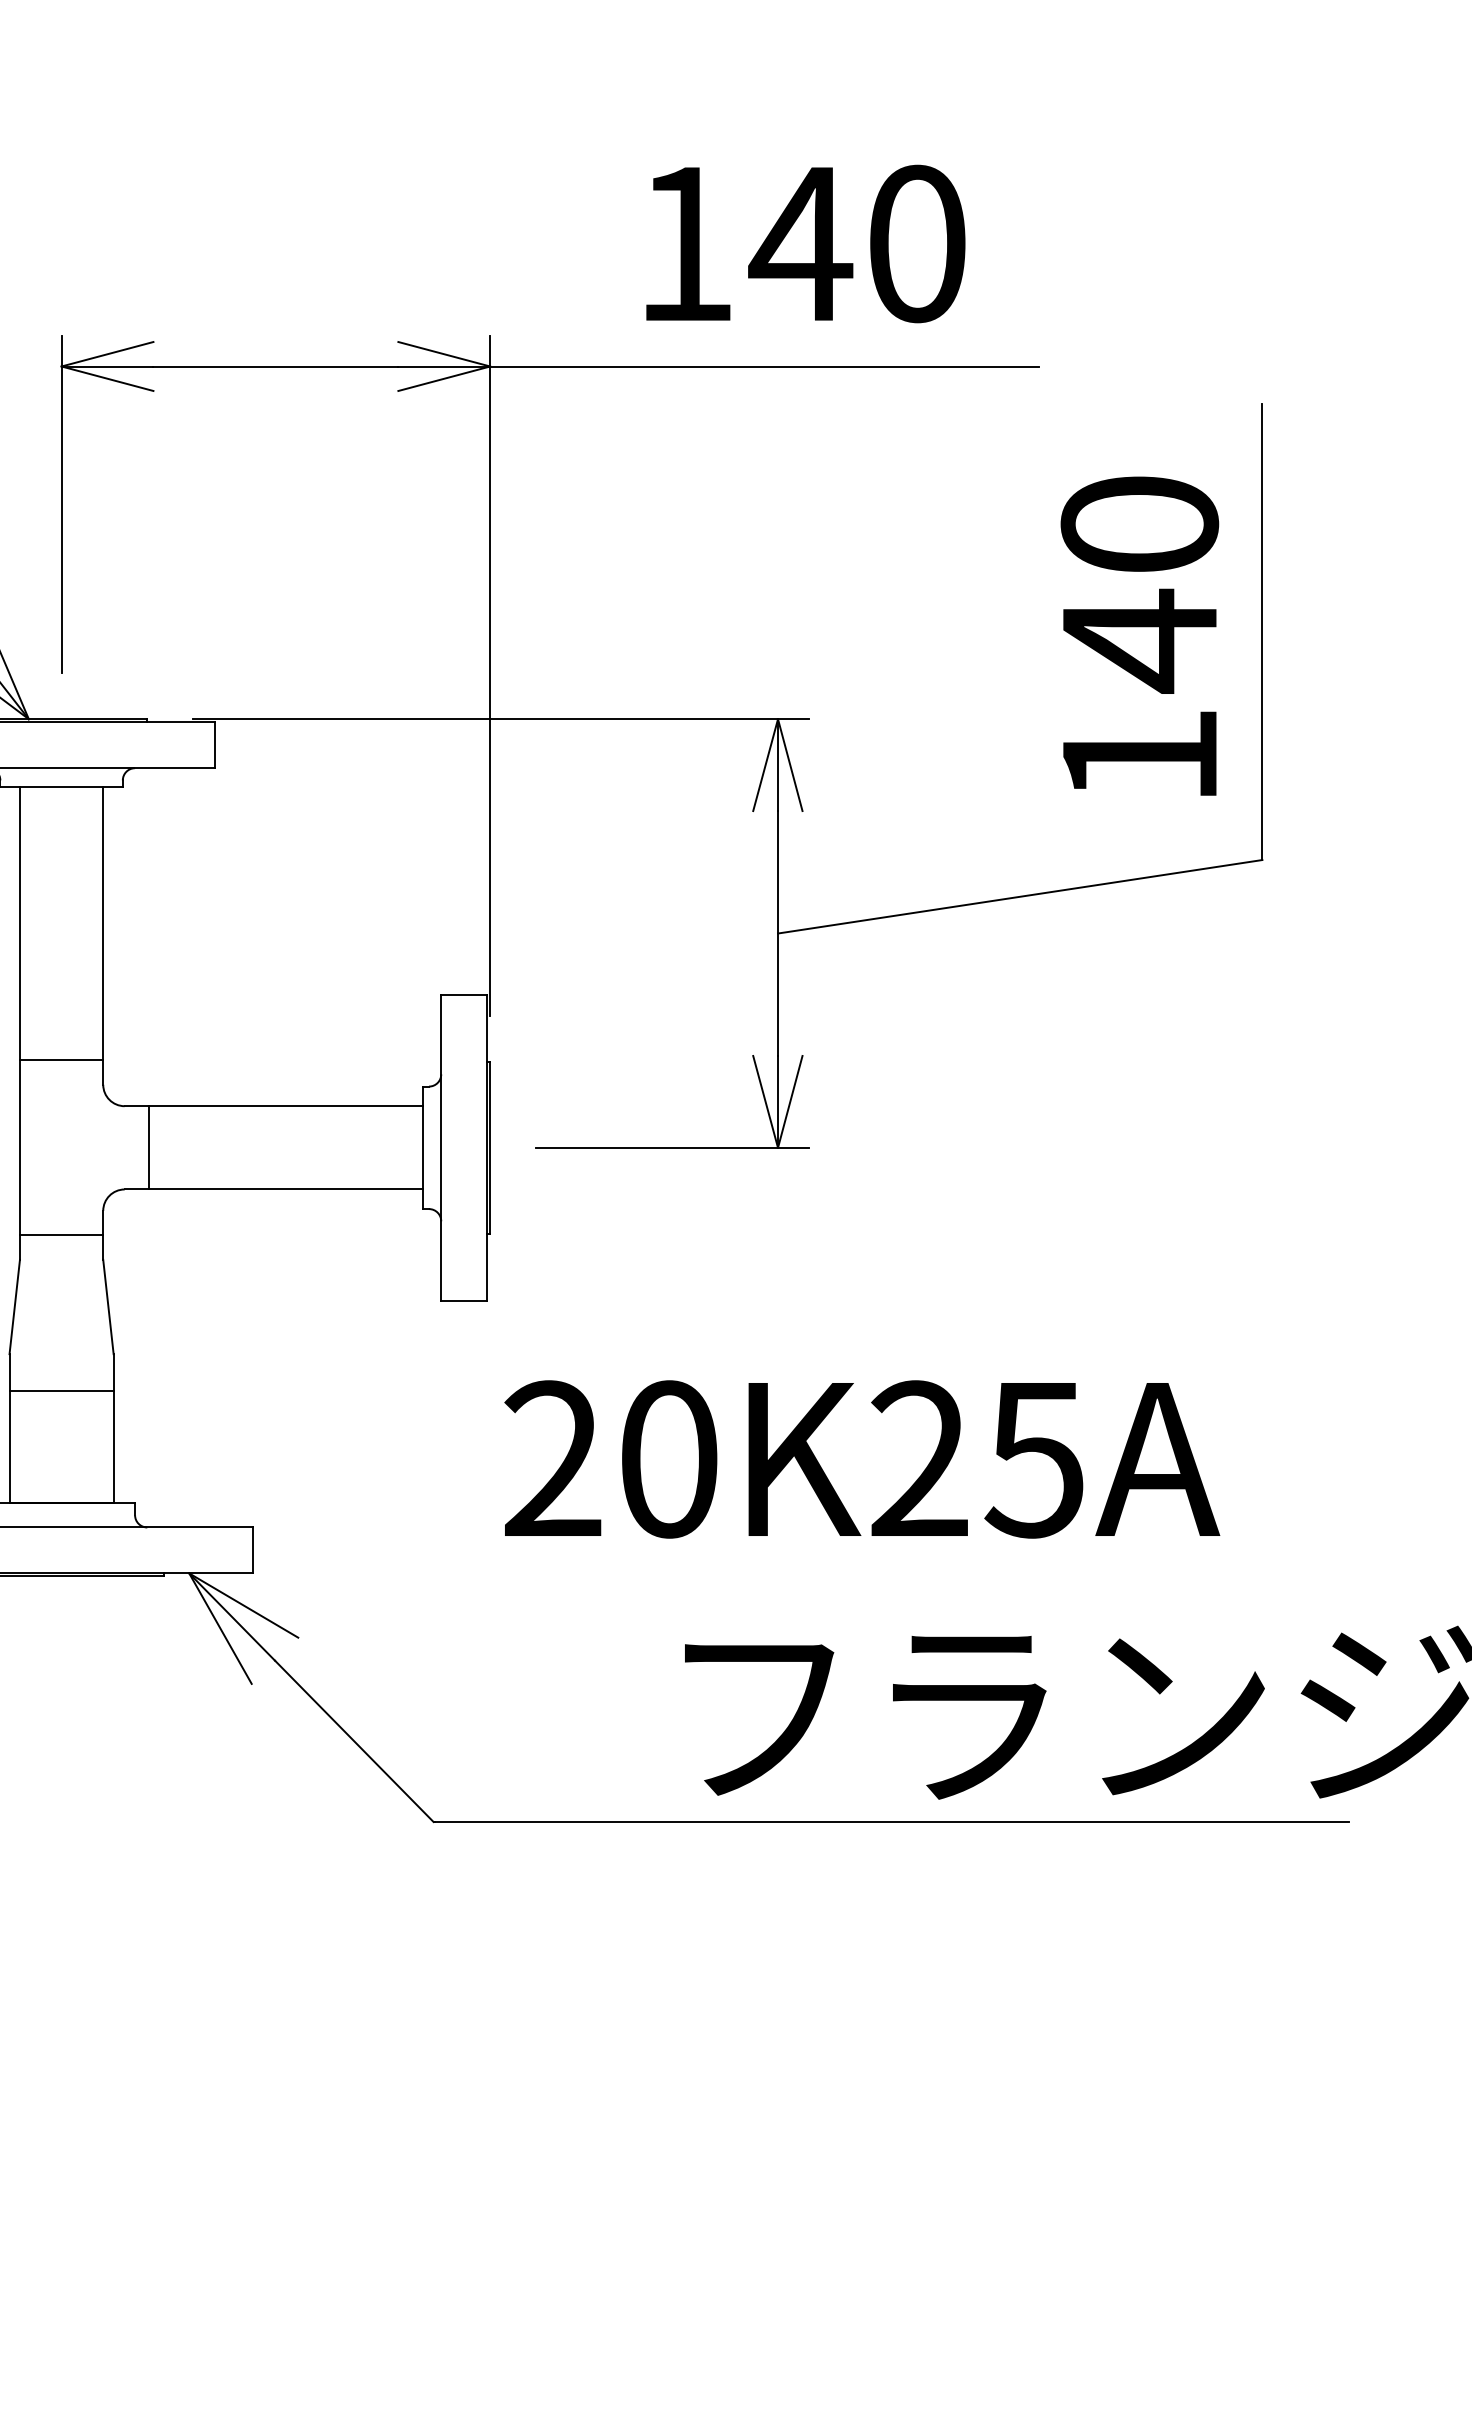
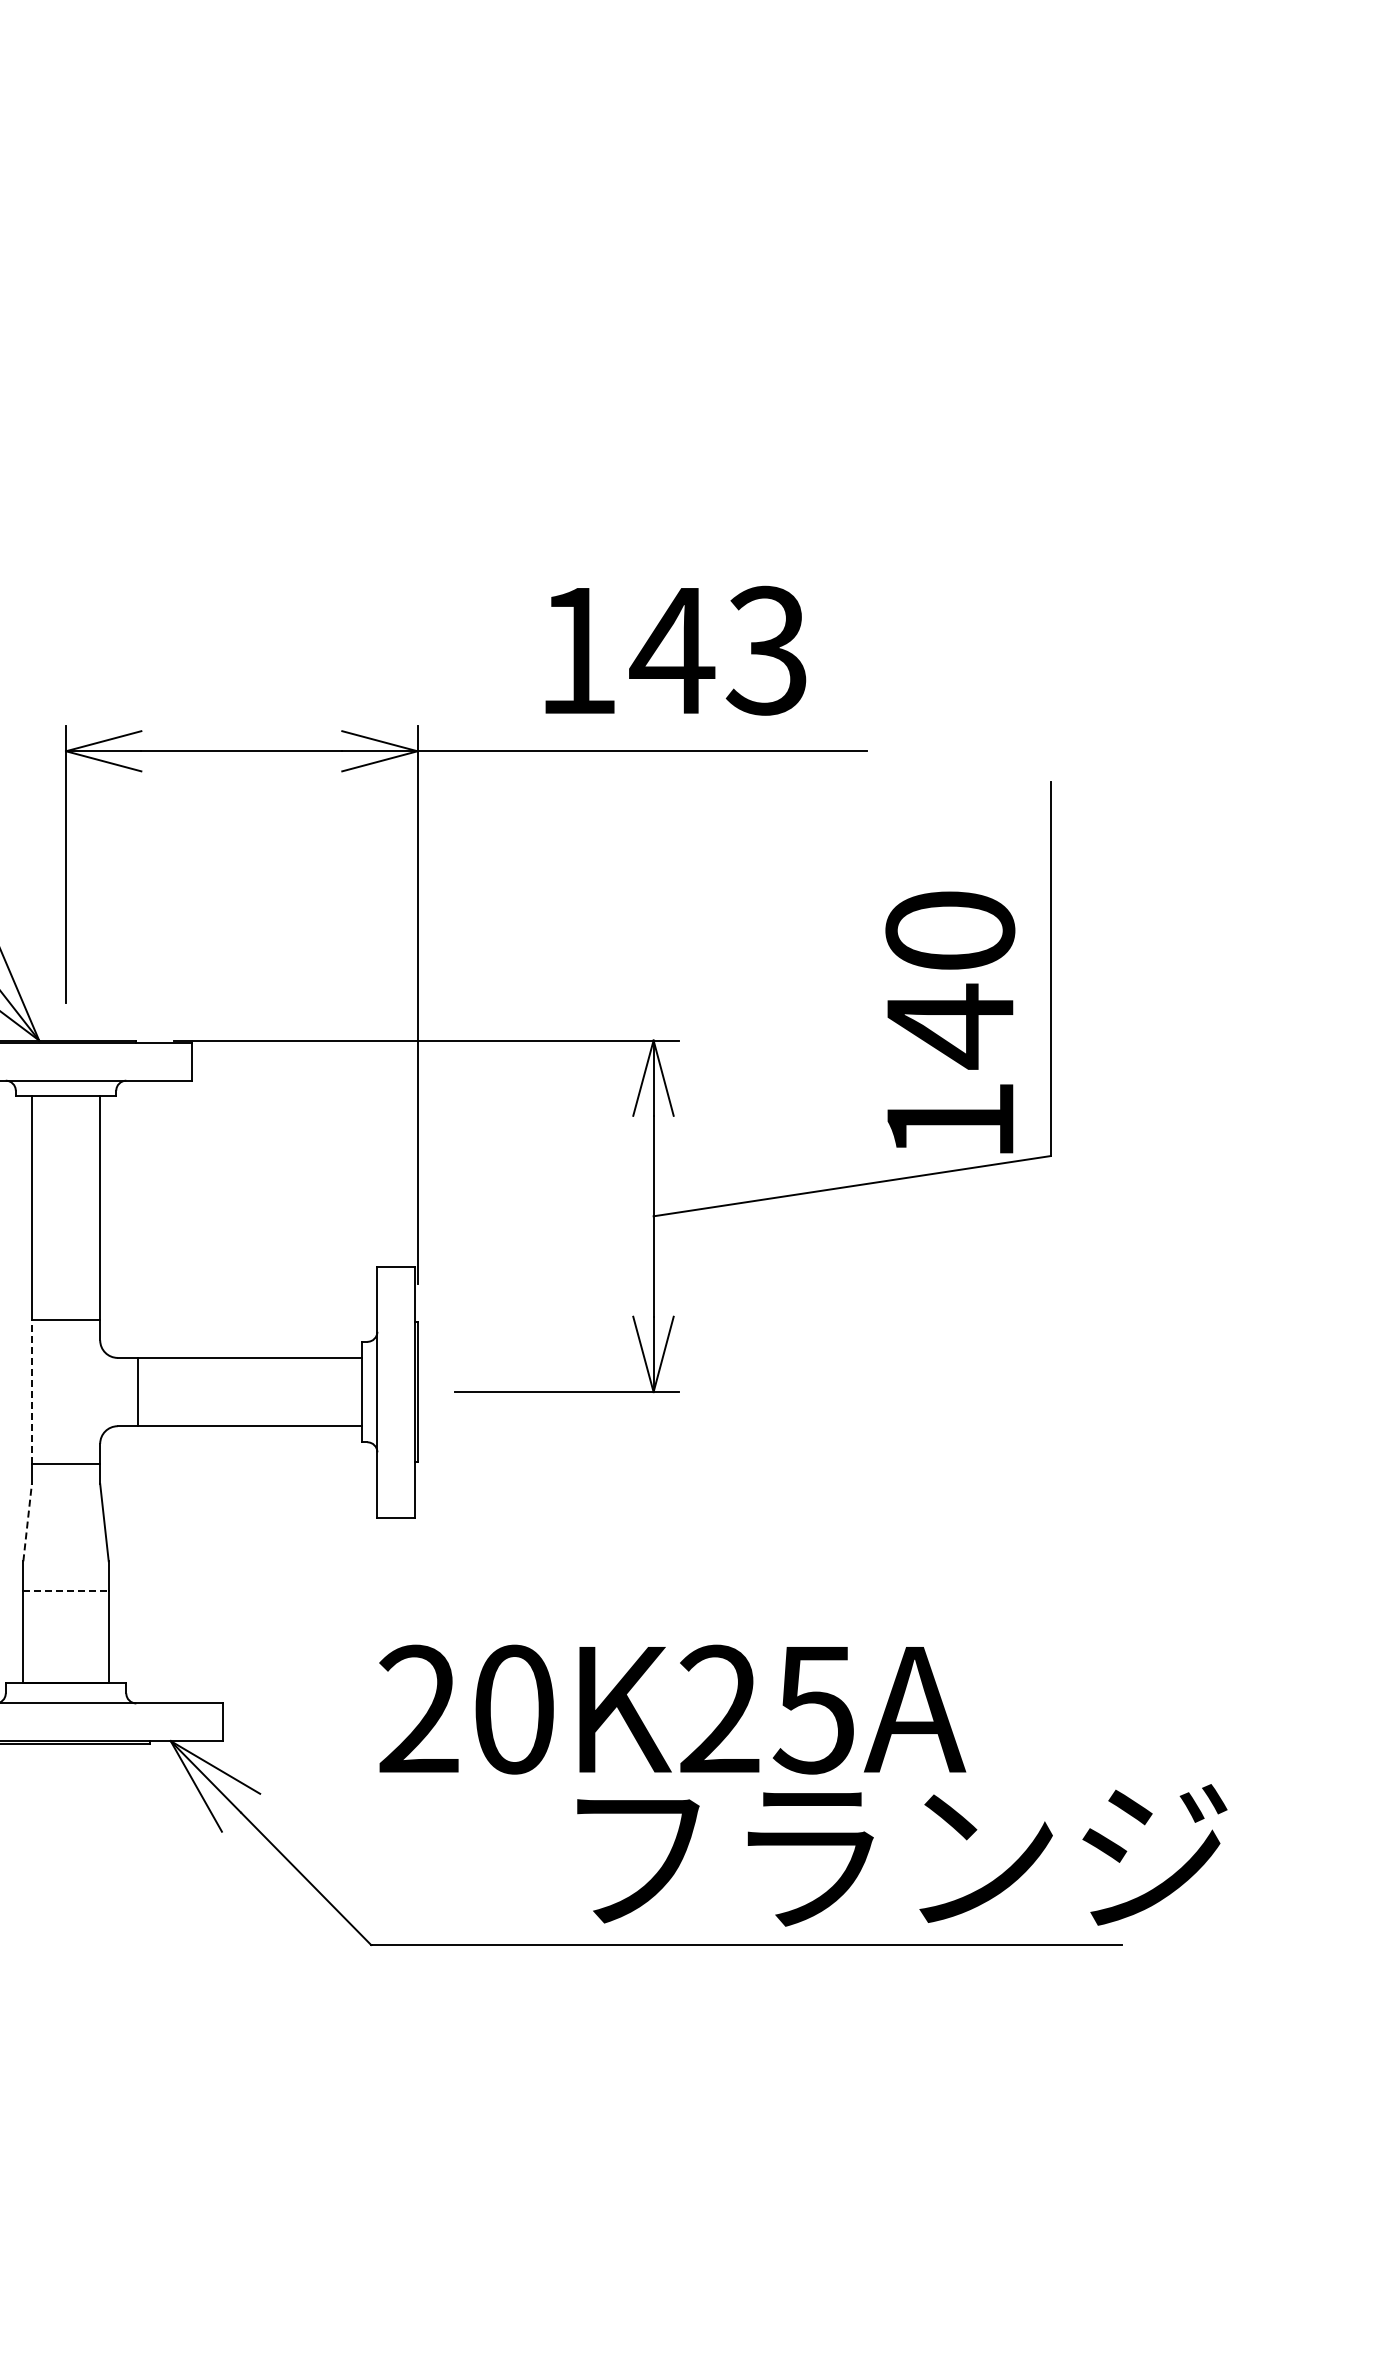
text: (915, 243) -> (766, 650), 140 -> 143
text: (1140, 636) -> (950, 1022), moved
line: (19, 1148) -> (31, 1392), solid -> dashed
line: (14, 1306) -> (27, 1522), solid -> dashed
line: (62, 1390) -> (66, 1591), solid -> dashed
text: (862, 1459) -> (672, 1709), moved

